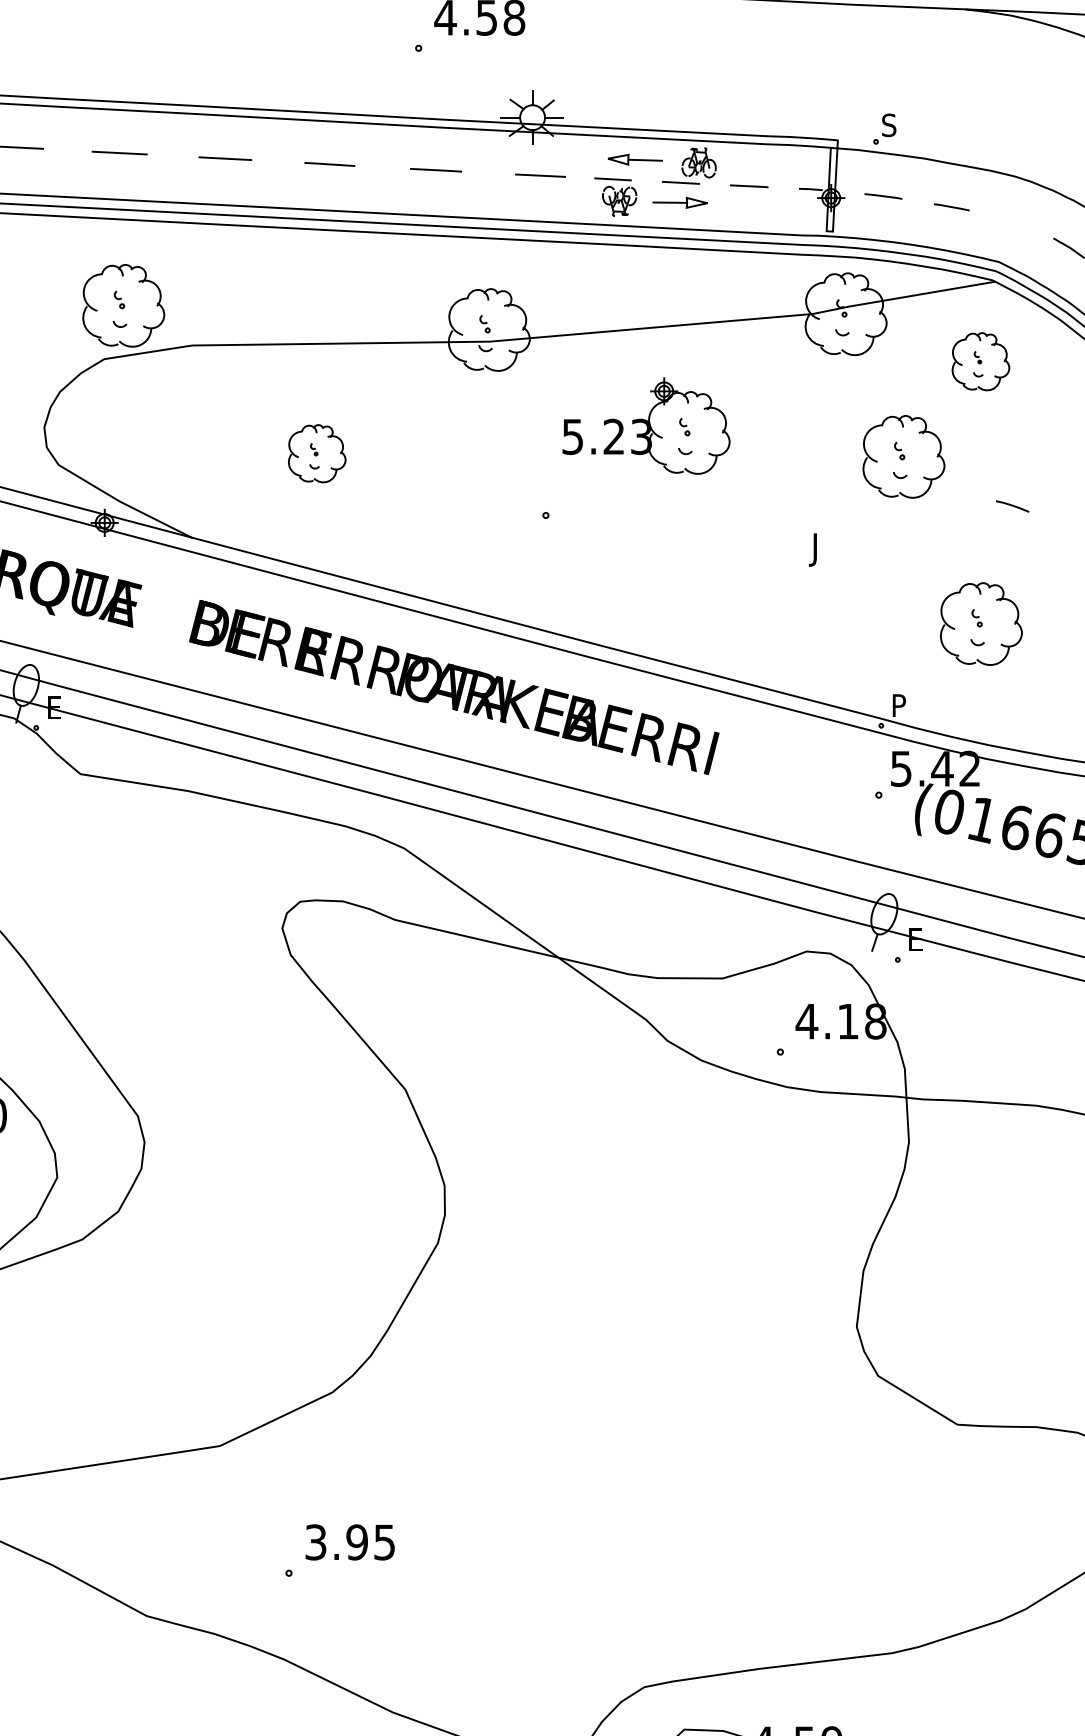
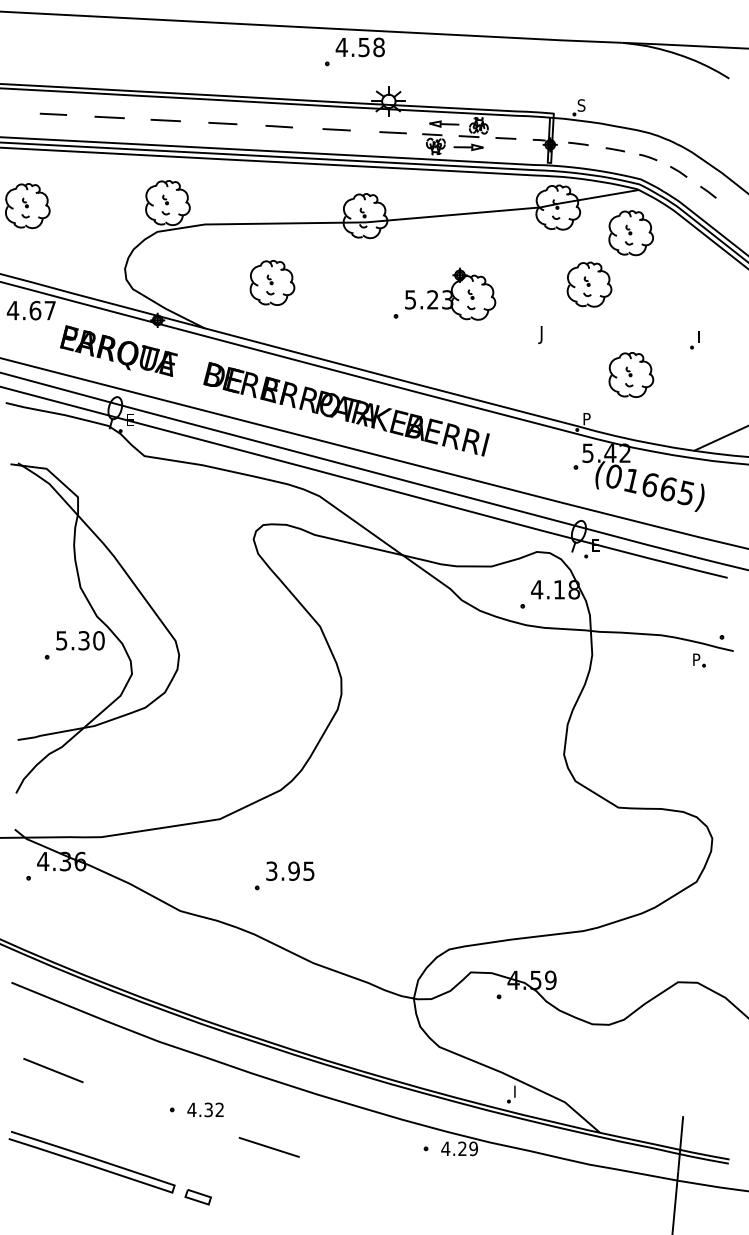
part: (979, 362) -> (630, 233), size x1.43
part: (646, 425) -> (450, 293), moved
part: (317, 452) -> (272, 282), size x1.43
line: (1013, 506) -> (648, 157), moved

